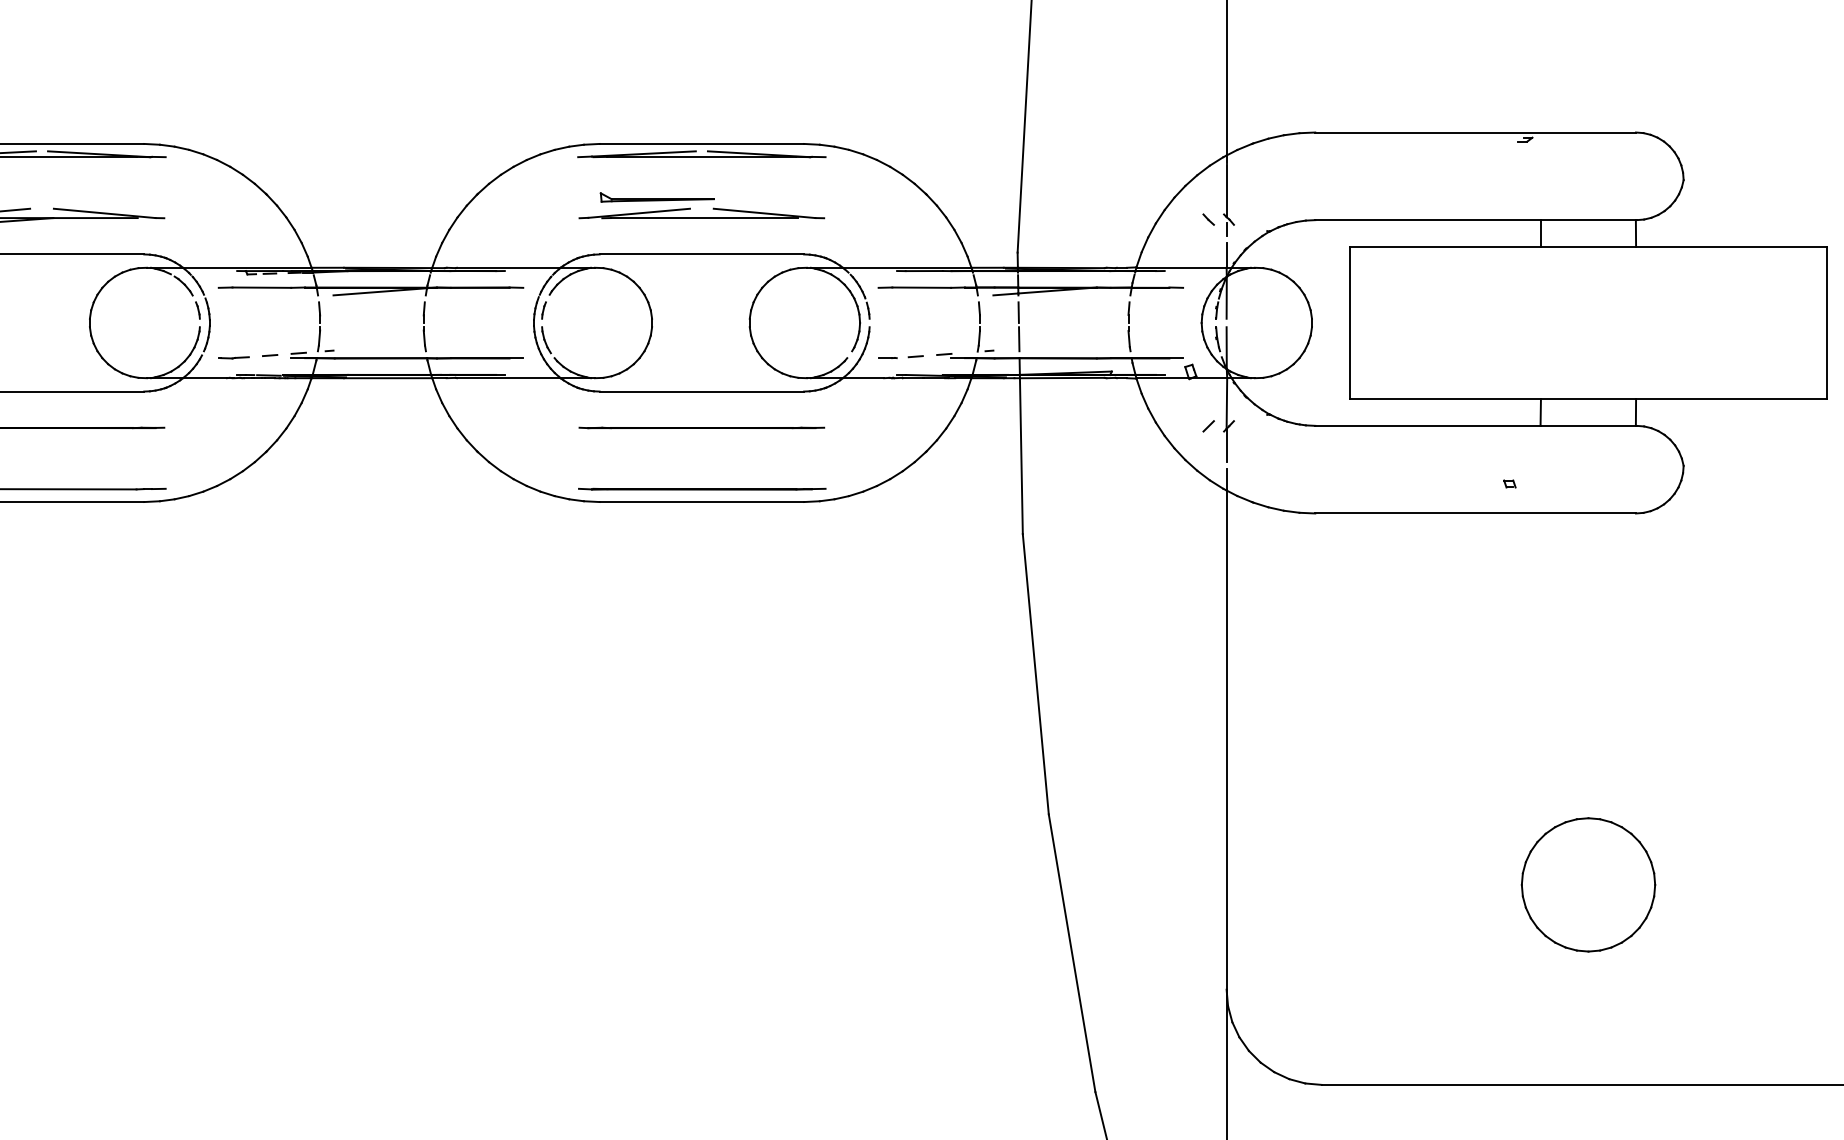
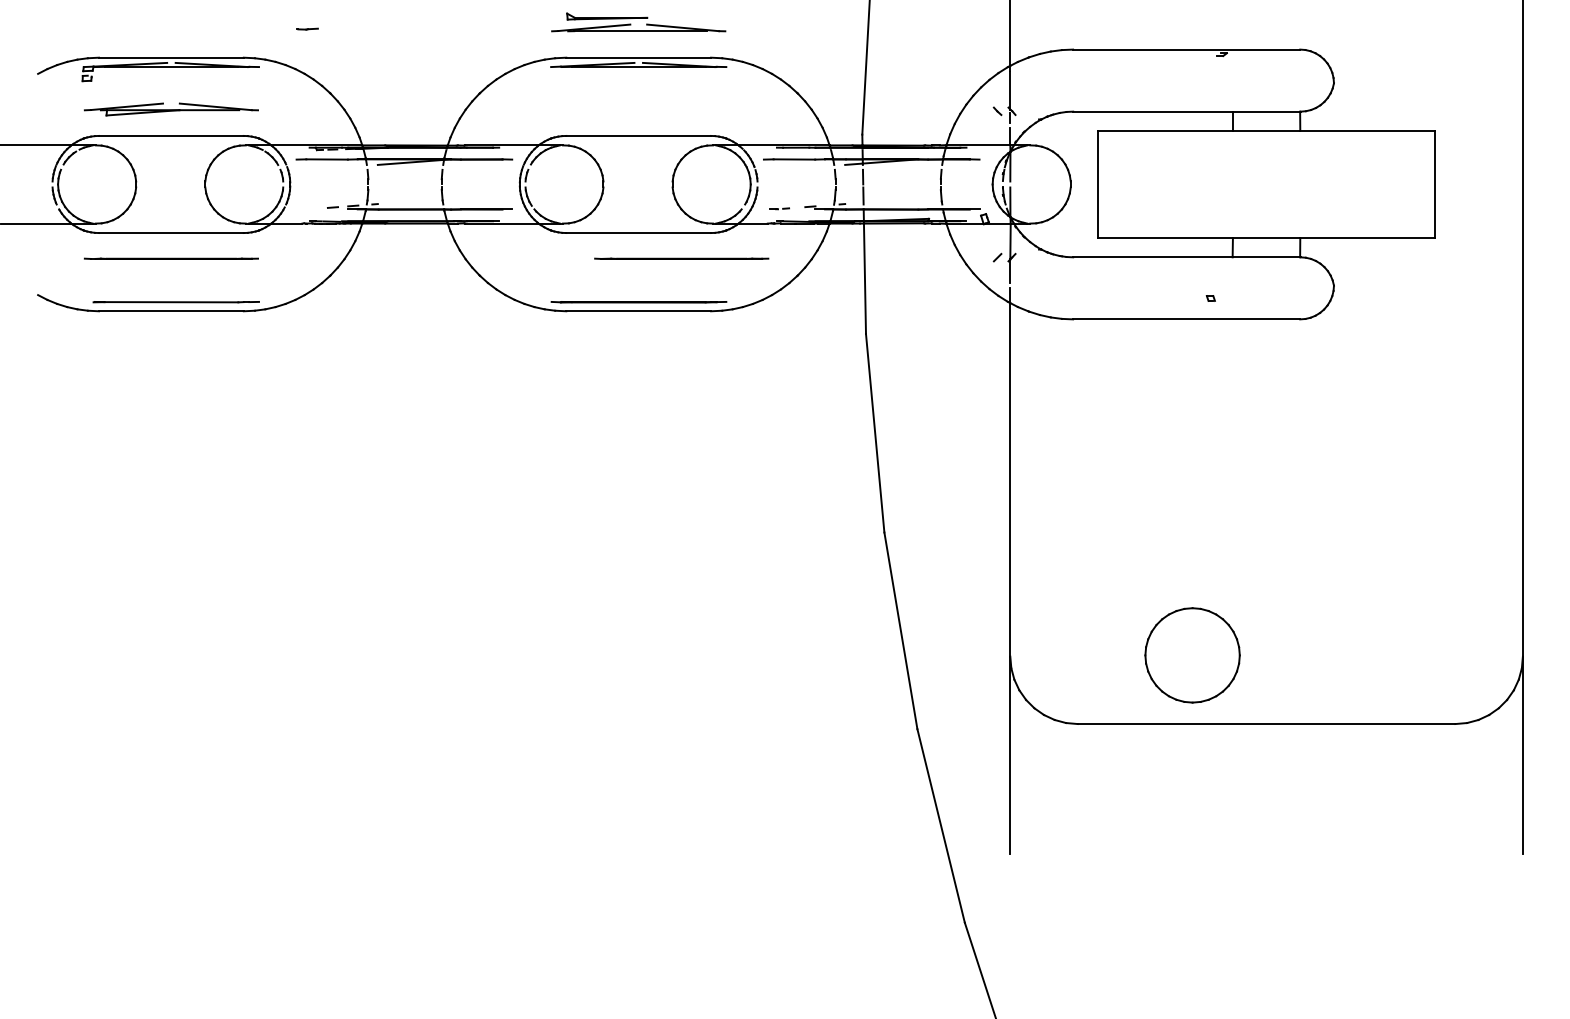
part: (701, 205) -> (638, 22), moved
line: (234, 356) -> (307, 28), moved
part: (900, 356) -> (779, 208), size x0.6
line: (701, 427) -> (681, 258), moved
part: (1588, 885) -> (1192, 655), moved

